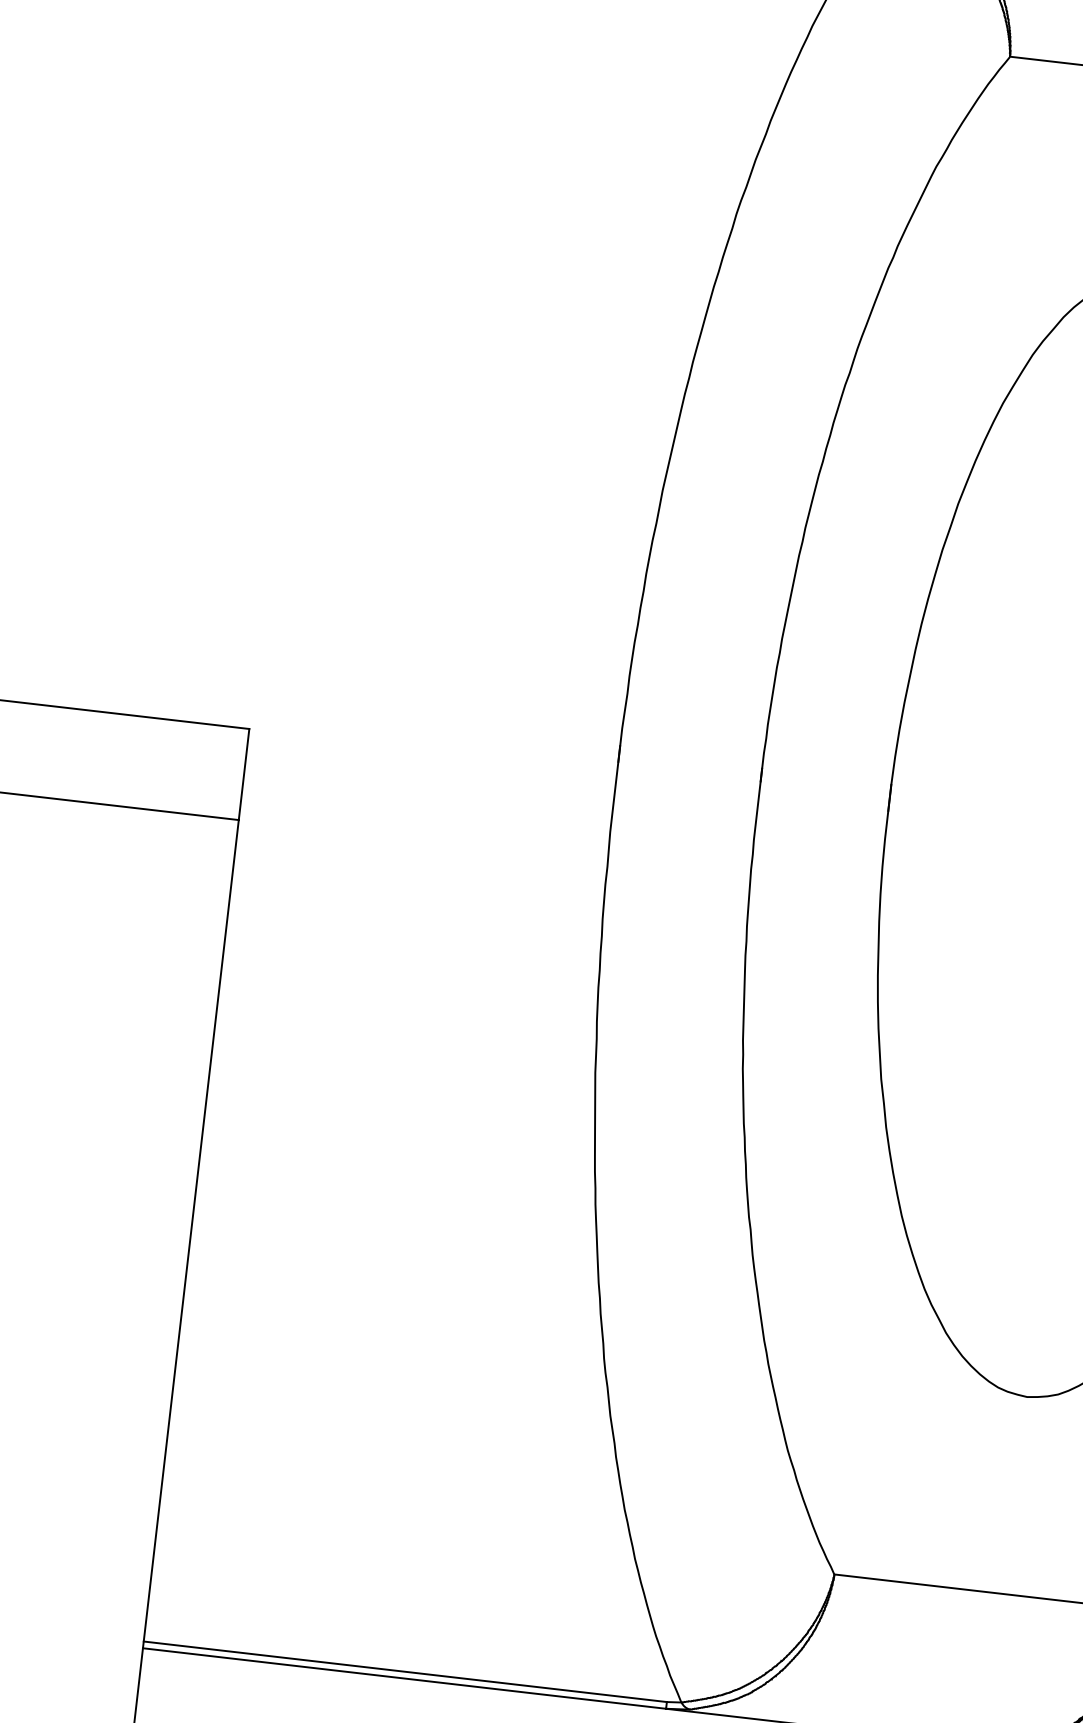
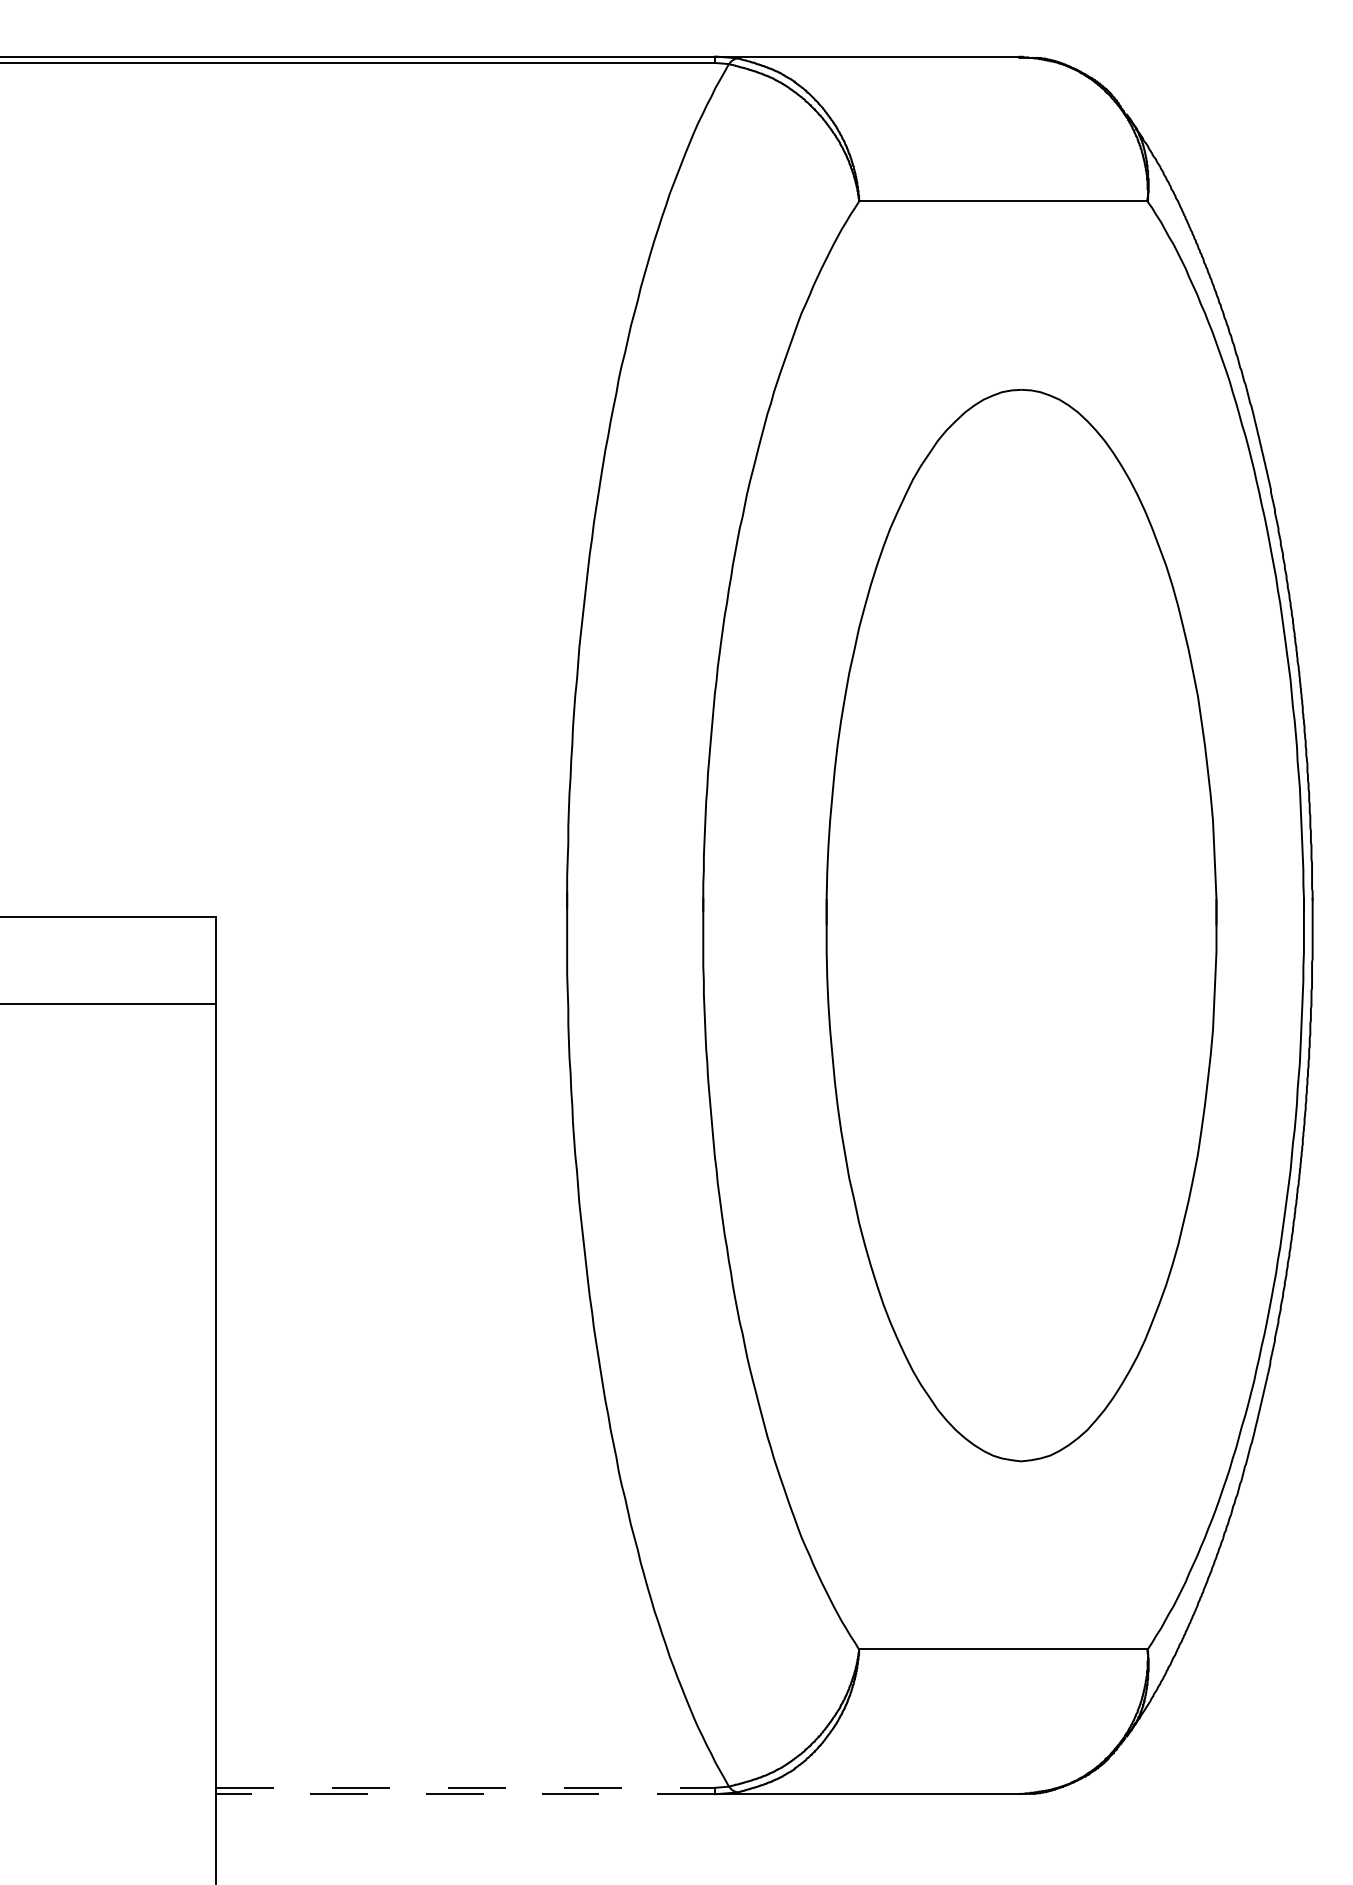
line: (405, 1671) -> (465, 1787), solid -> dashed
line: (404, 1678) -> (465, 1794), solid -> dashed

